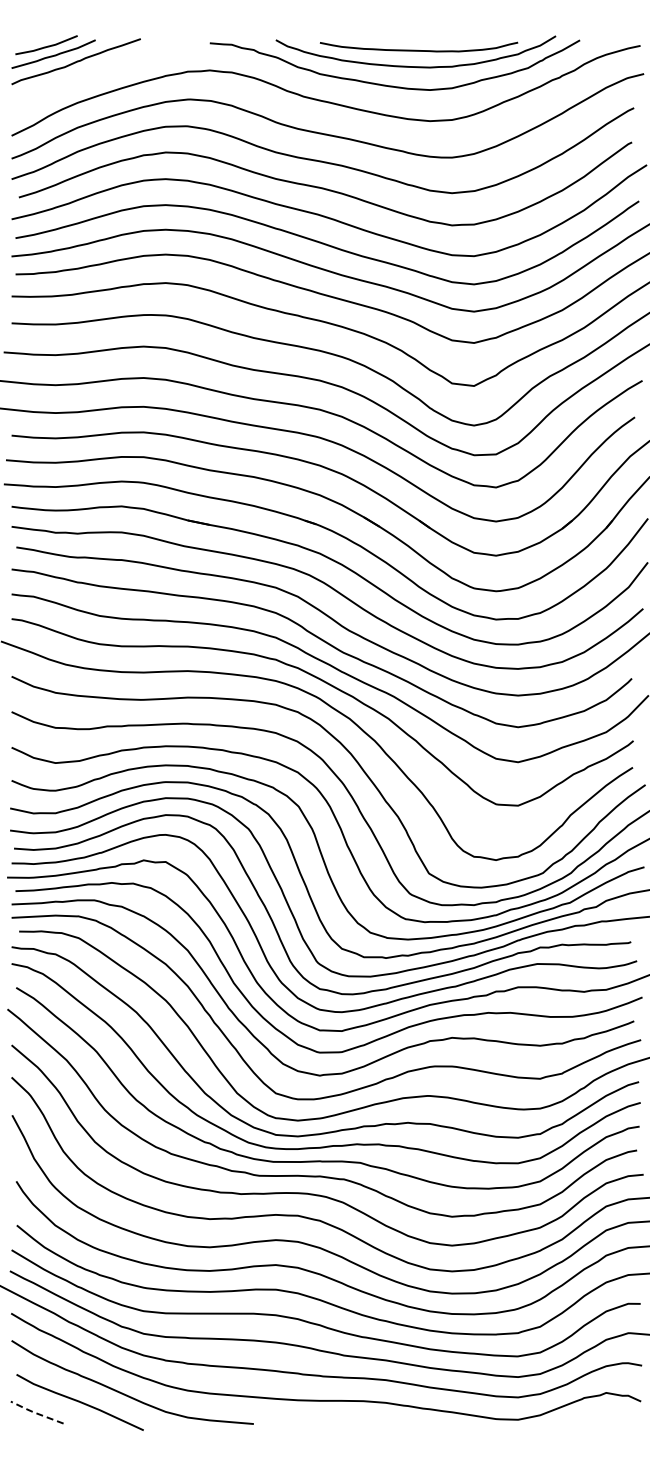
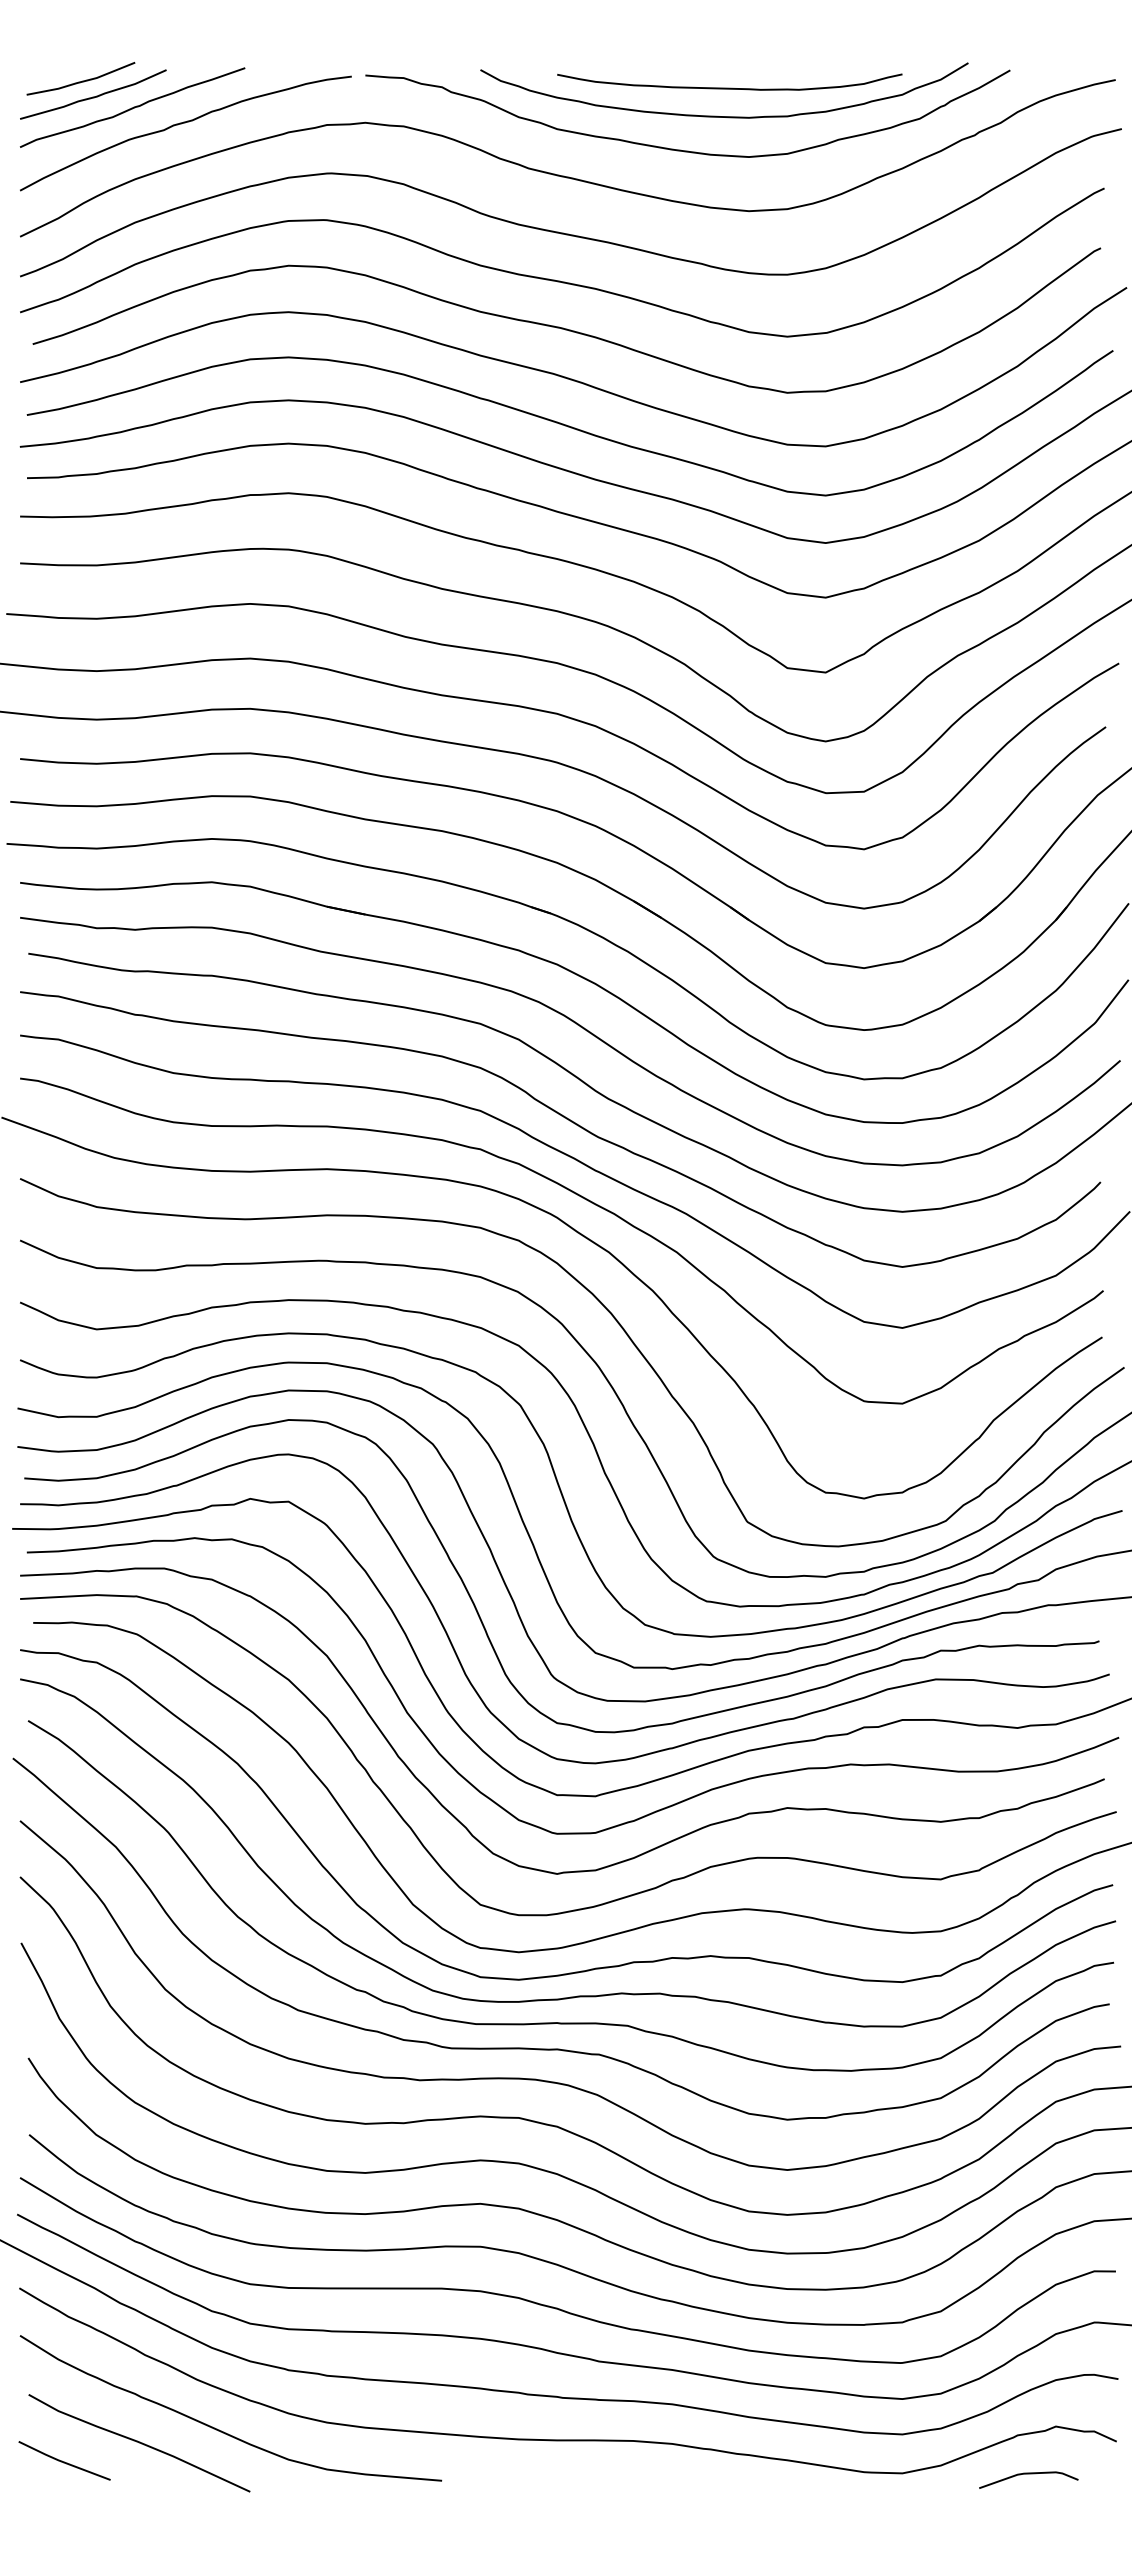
curve: (105, 71) -> (183, 124), added
line: (35, 1412) -> (61, 2460), dashed -> solid
curve: (590, 1420) -> (1028, 2474), added

